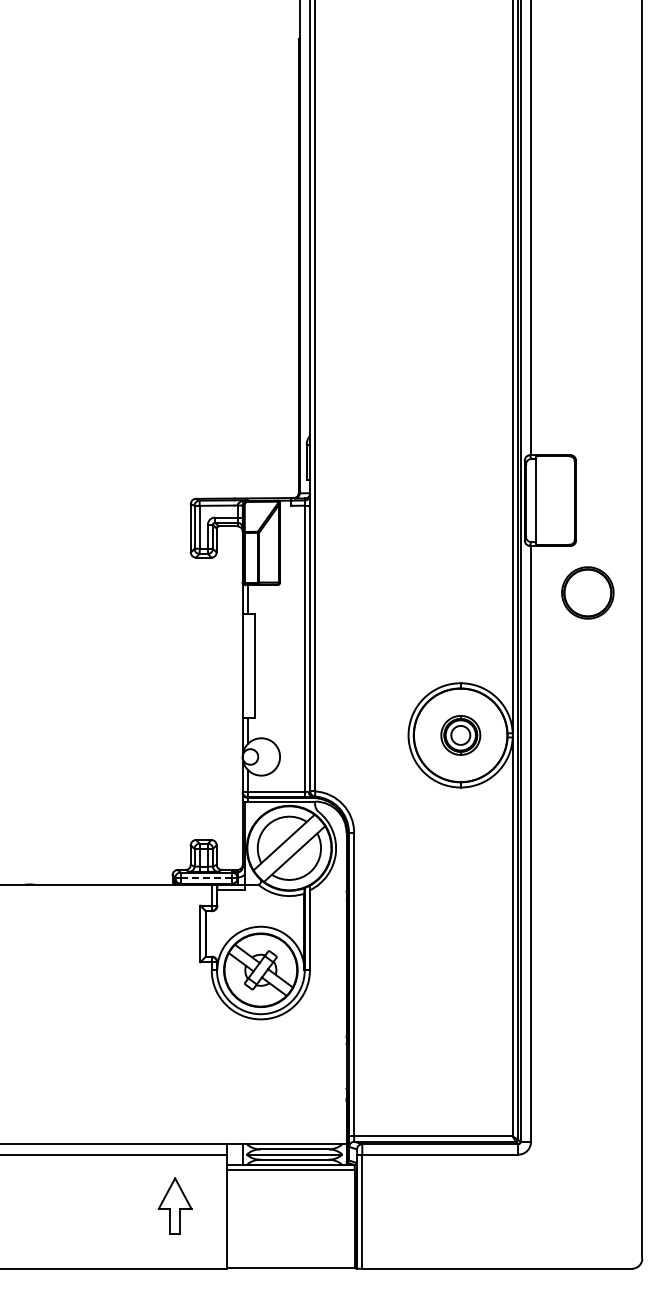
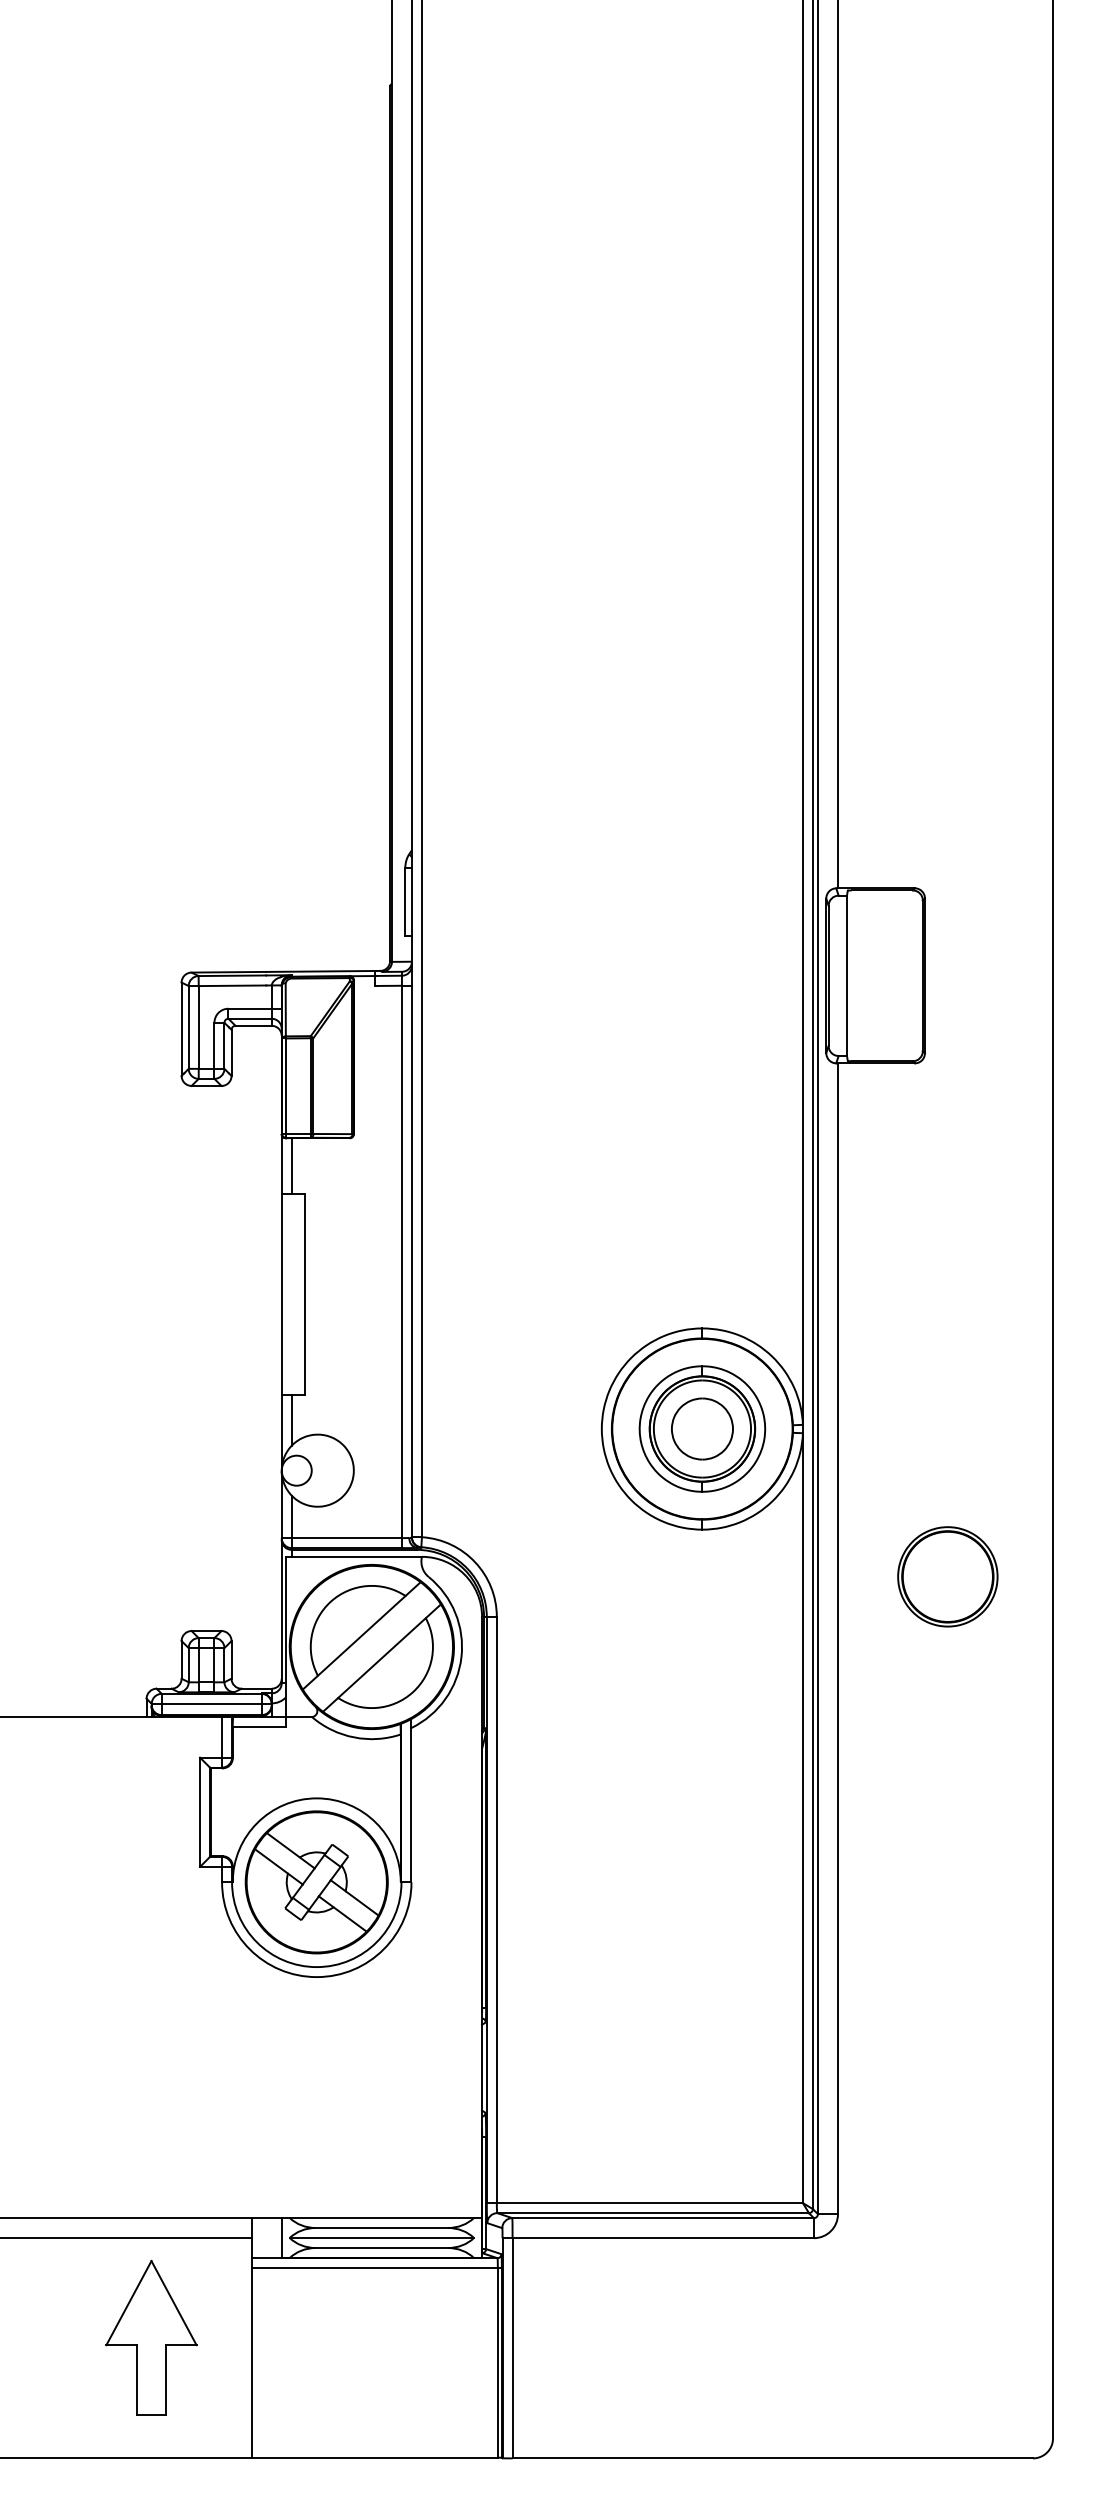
part: (587, 592) -> (947, 1575), moved
part: (460, 735) -> (702, 1429), size x1.67
line: (206, 877) -> (211, 1703), dashed -> solid
part: (174, 1205) -> (150, 2336), size x1.43

